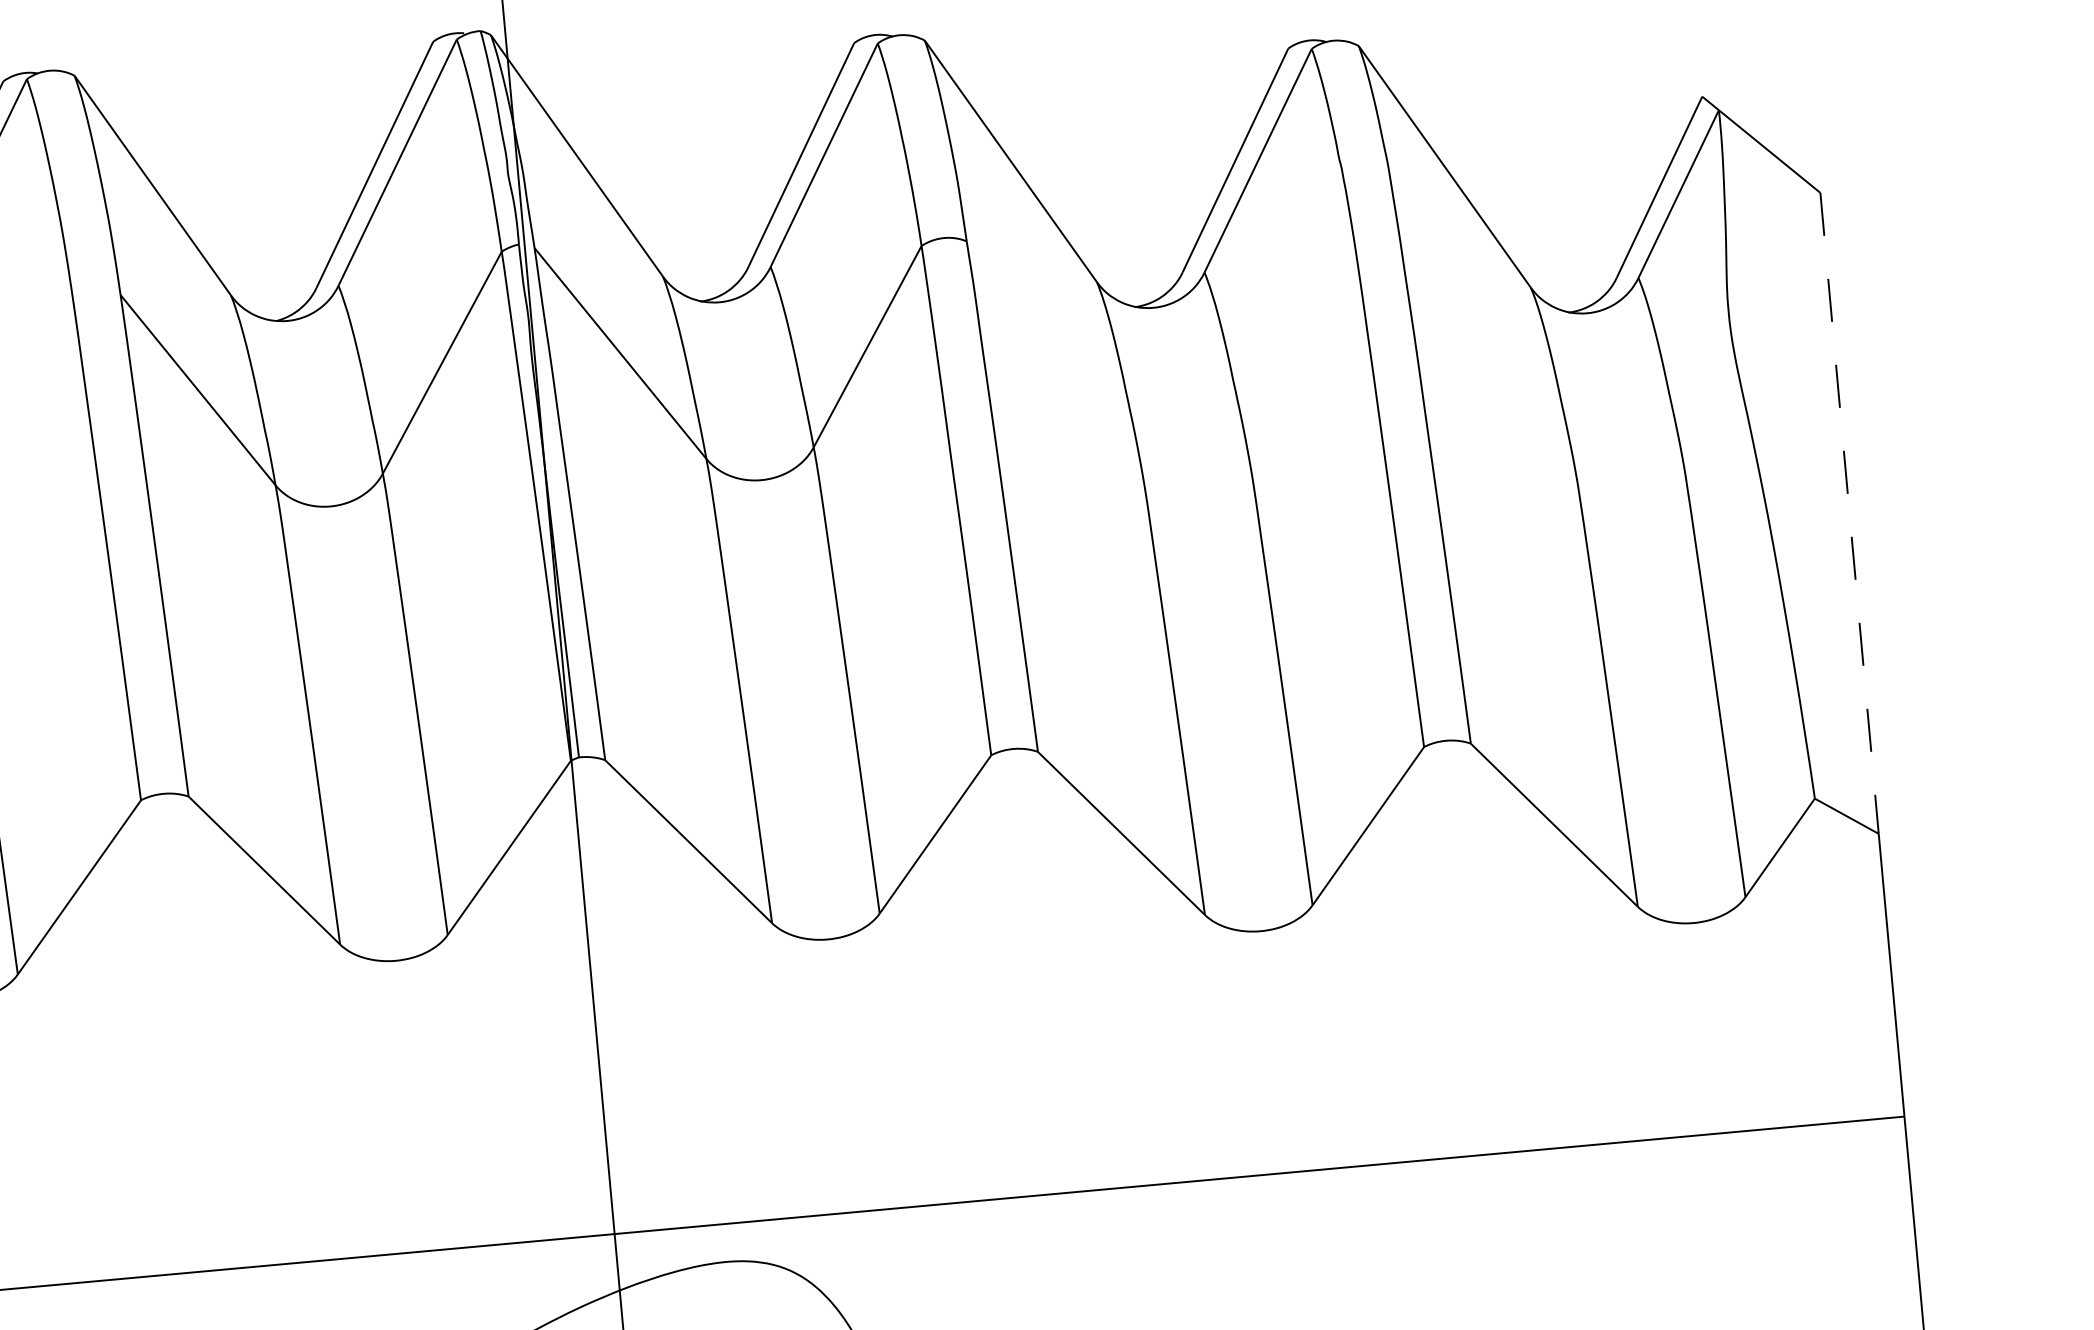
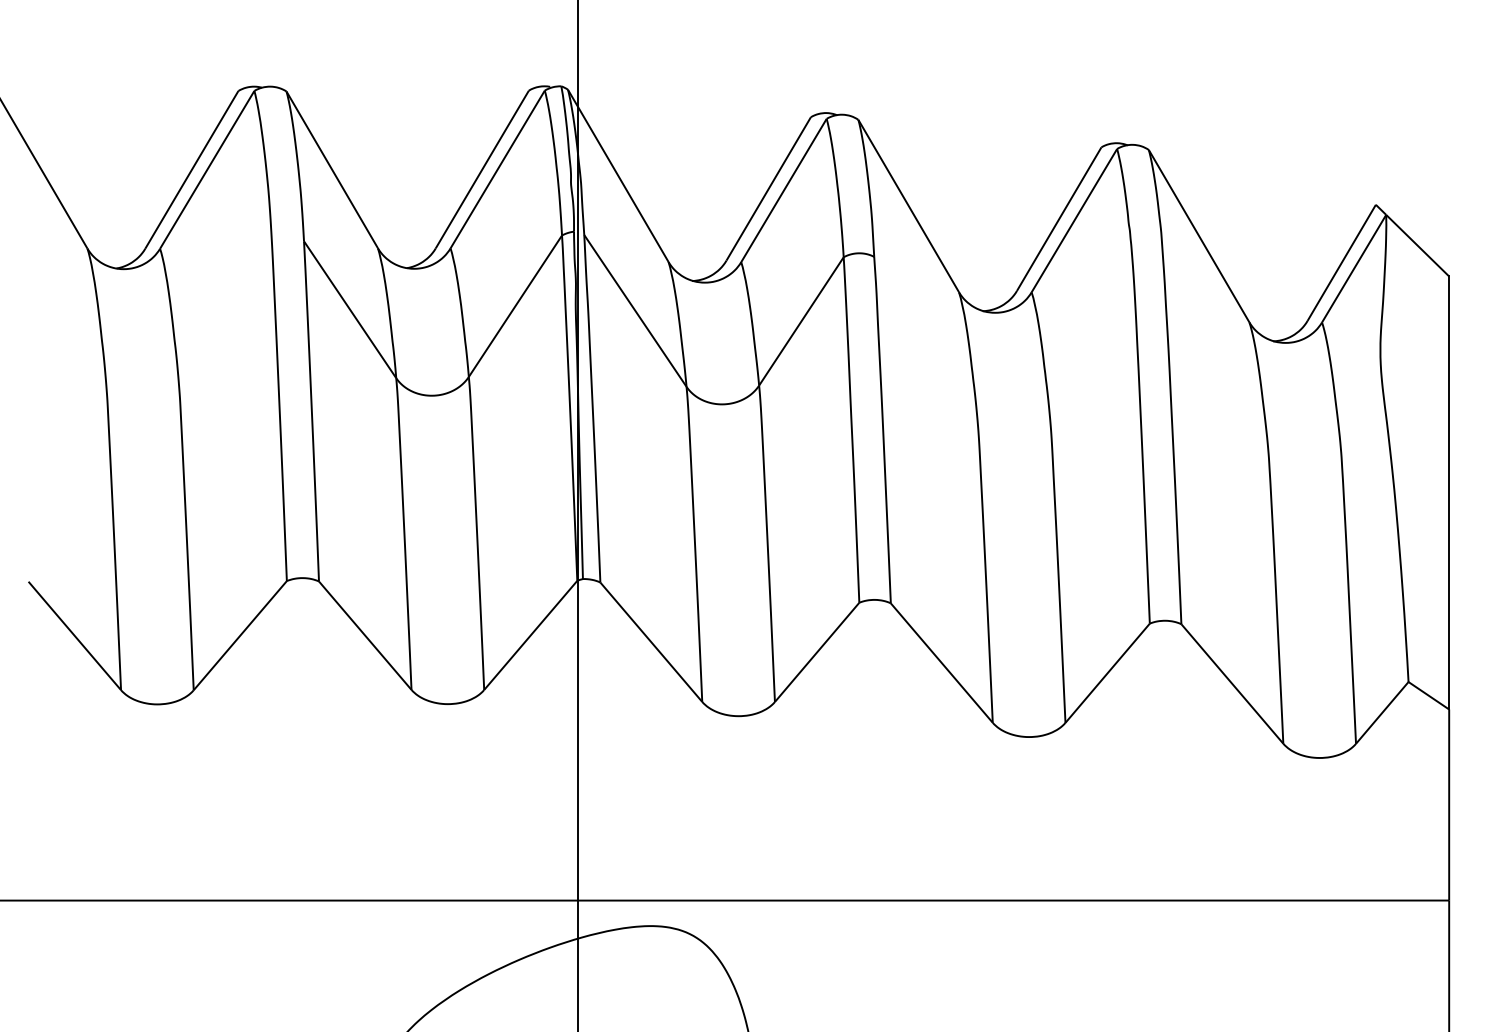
line: (1849, 512) -> (1449, 492), dashed -> solid

